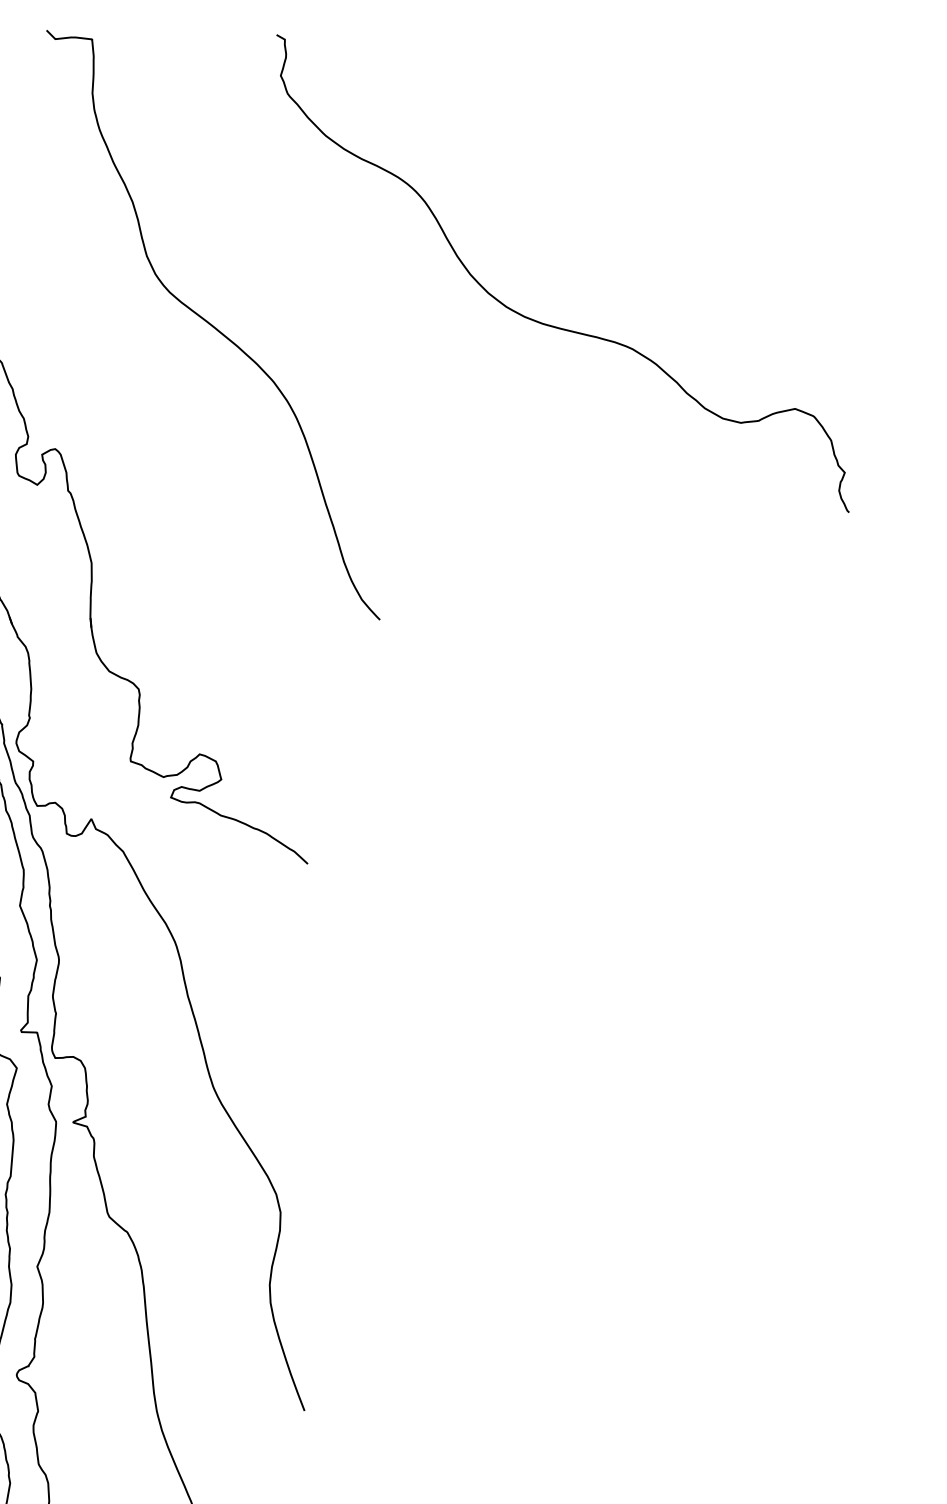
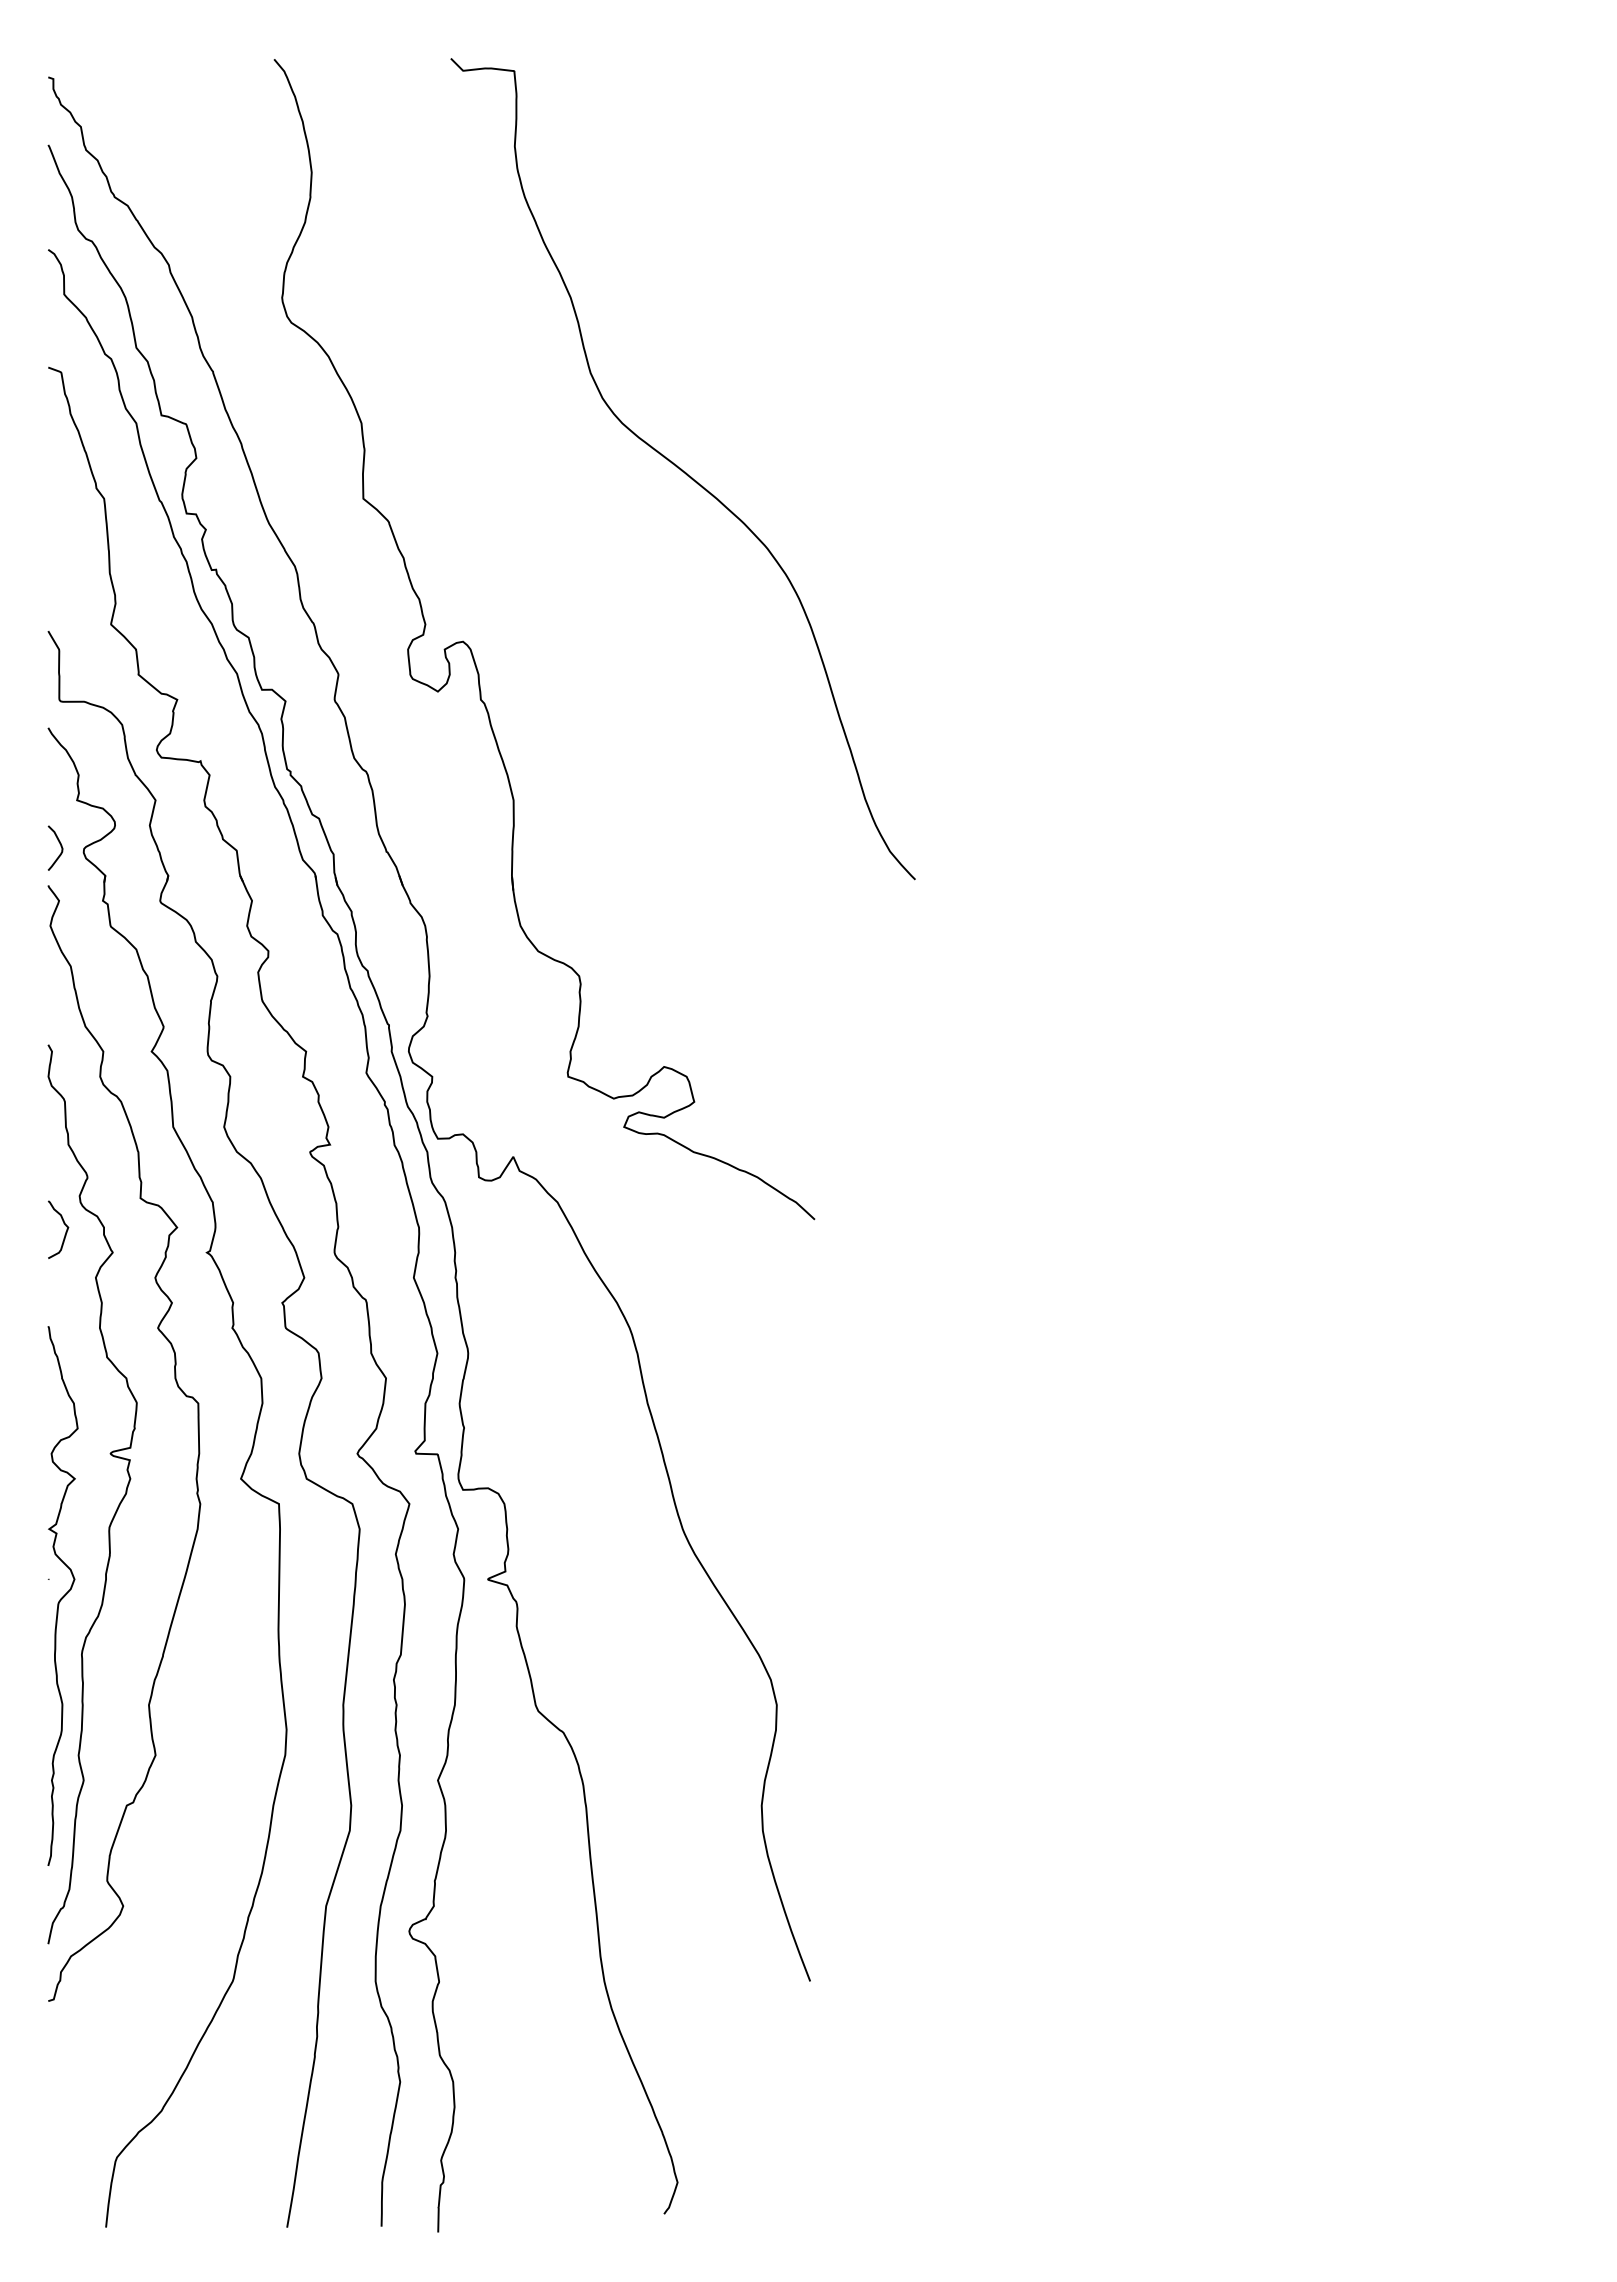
curve: (546, 323) -> (1147, 467), removed

